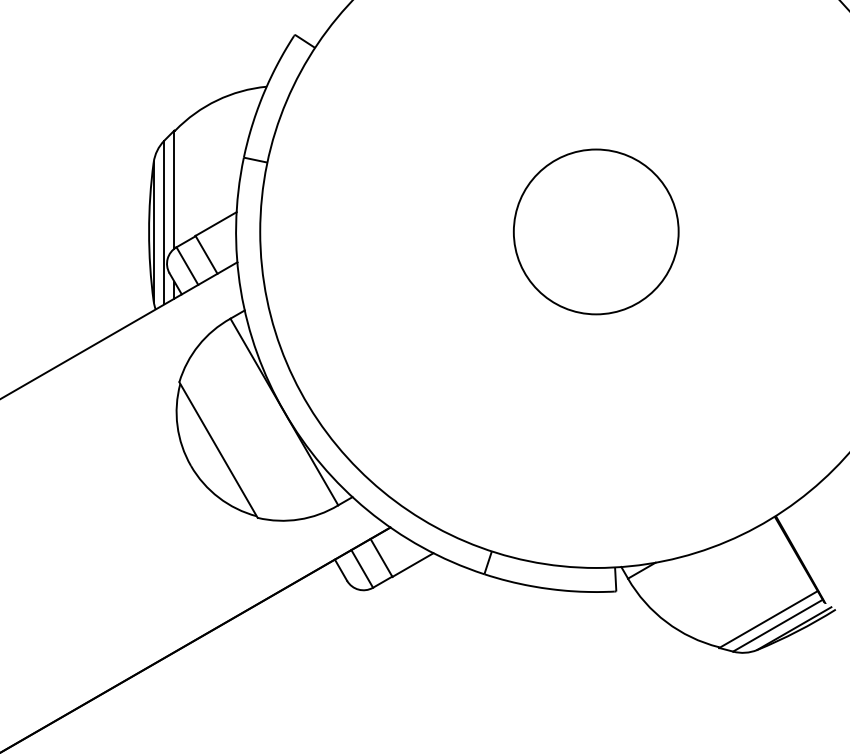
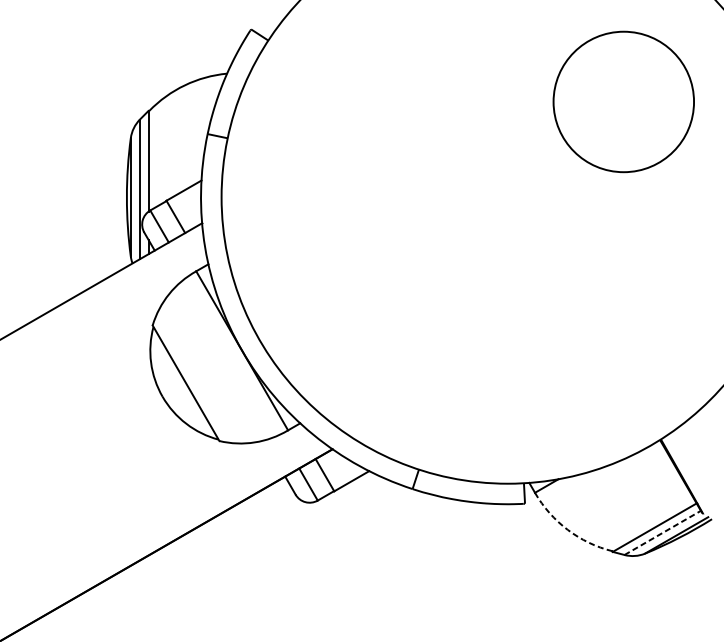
circle: (595, 231) -> (623, 101), moved
arc: (666, 622) -> (567, 530), solid -> dashed
line: (777, 625) -> (662, 532), solid -> dashed

